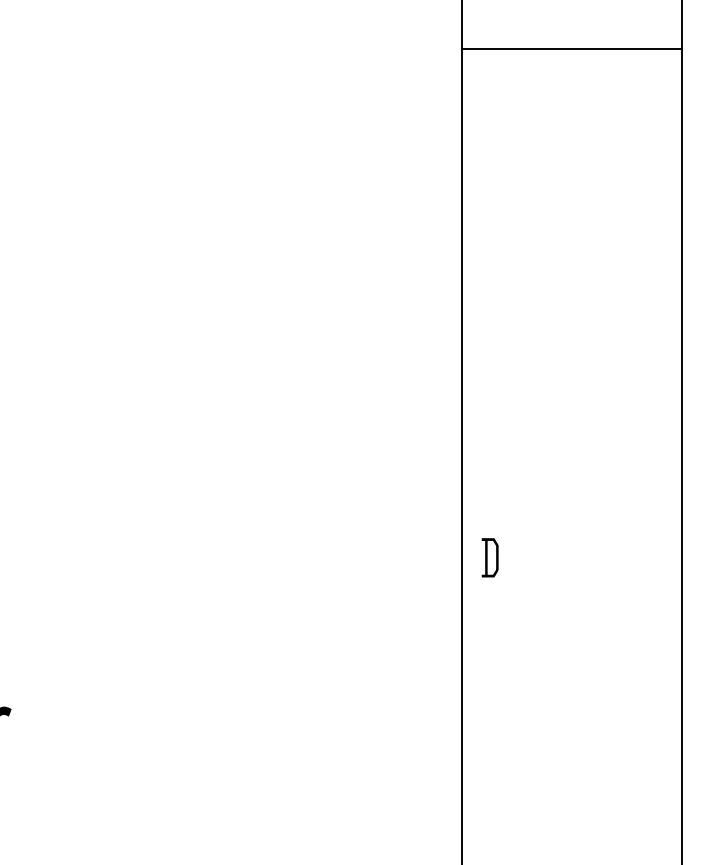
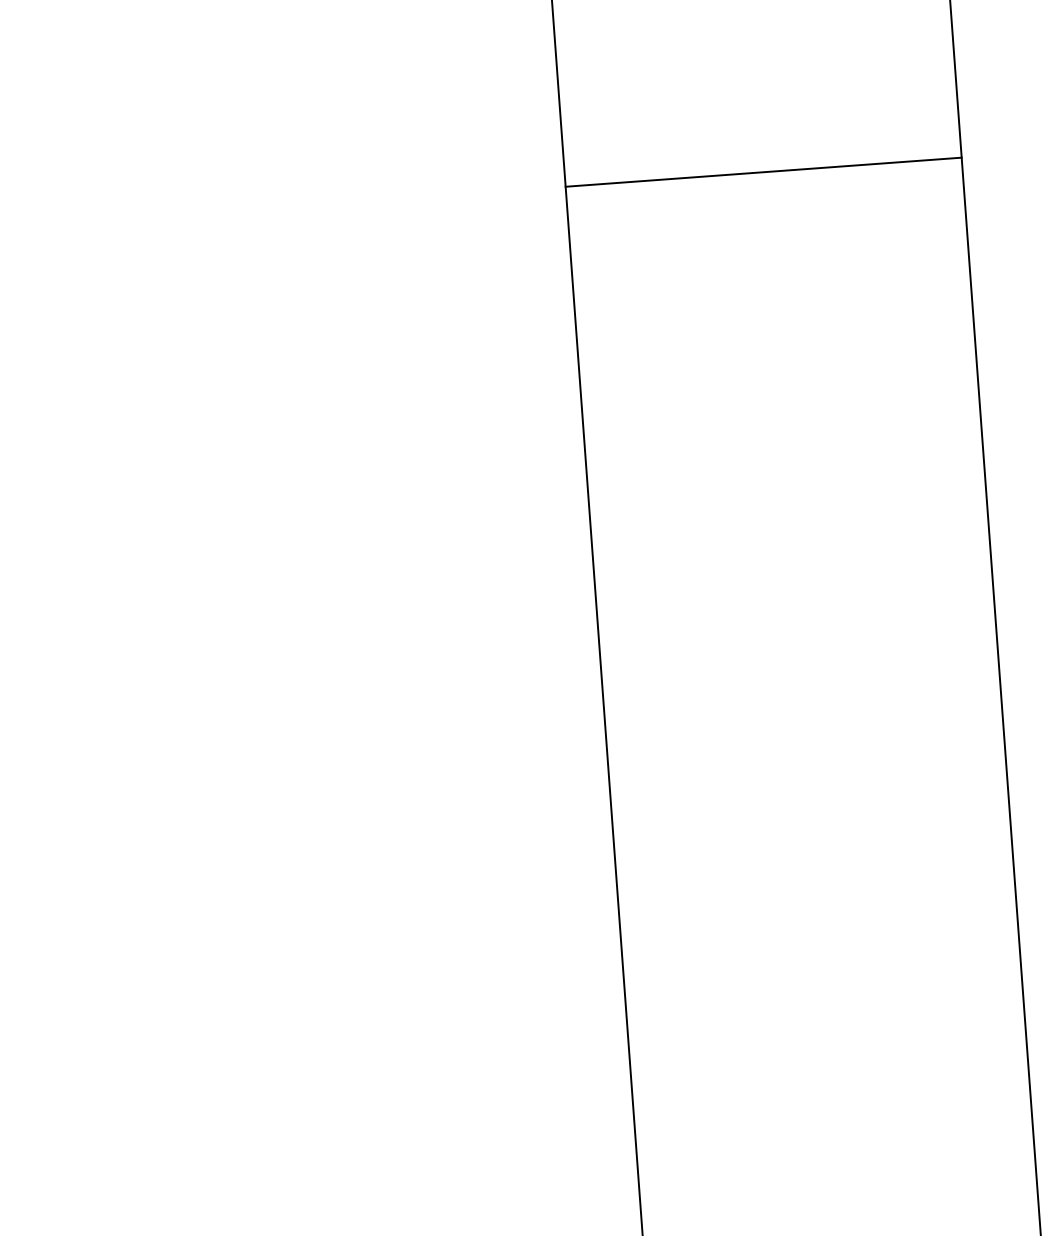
line: (572, 48) -> (764, 171), moved
part: (489, 557) -> (677, 1041), removed

